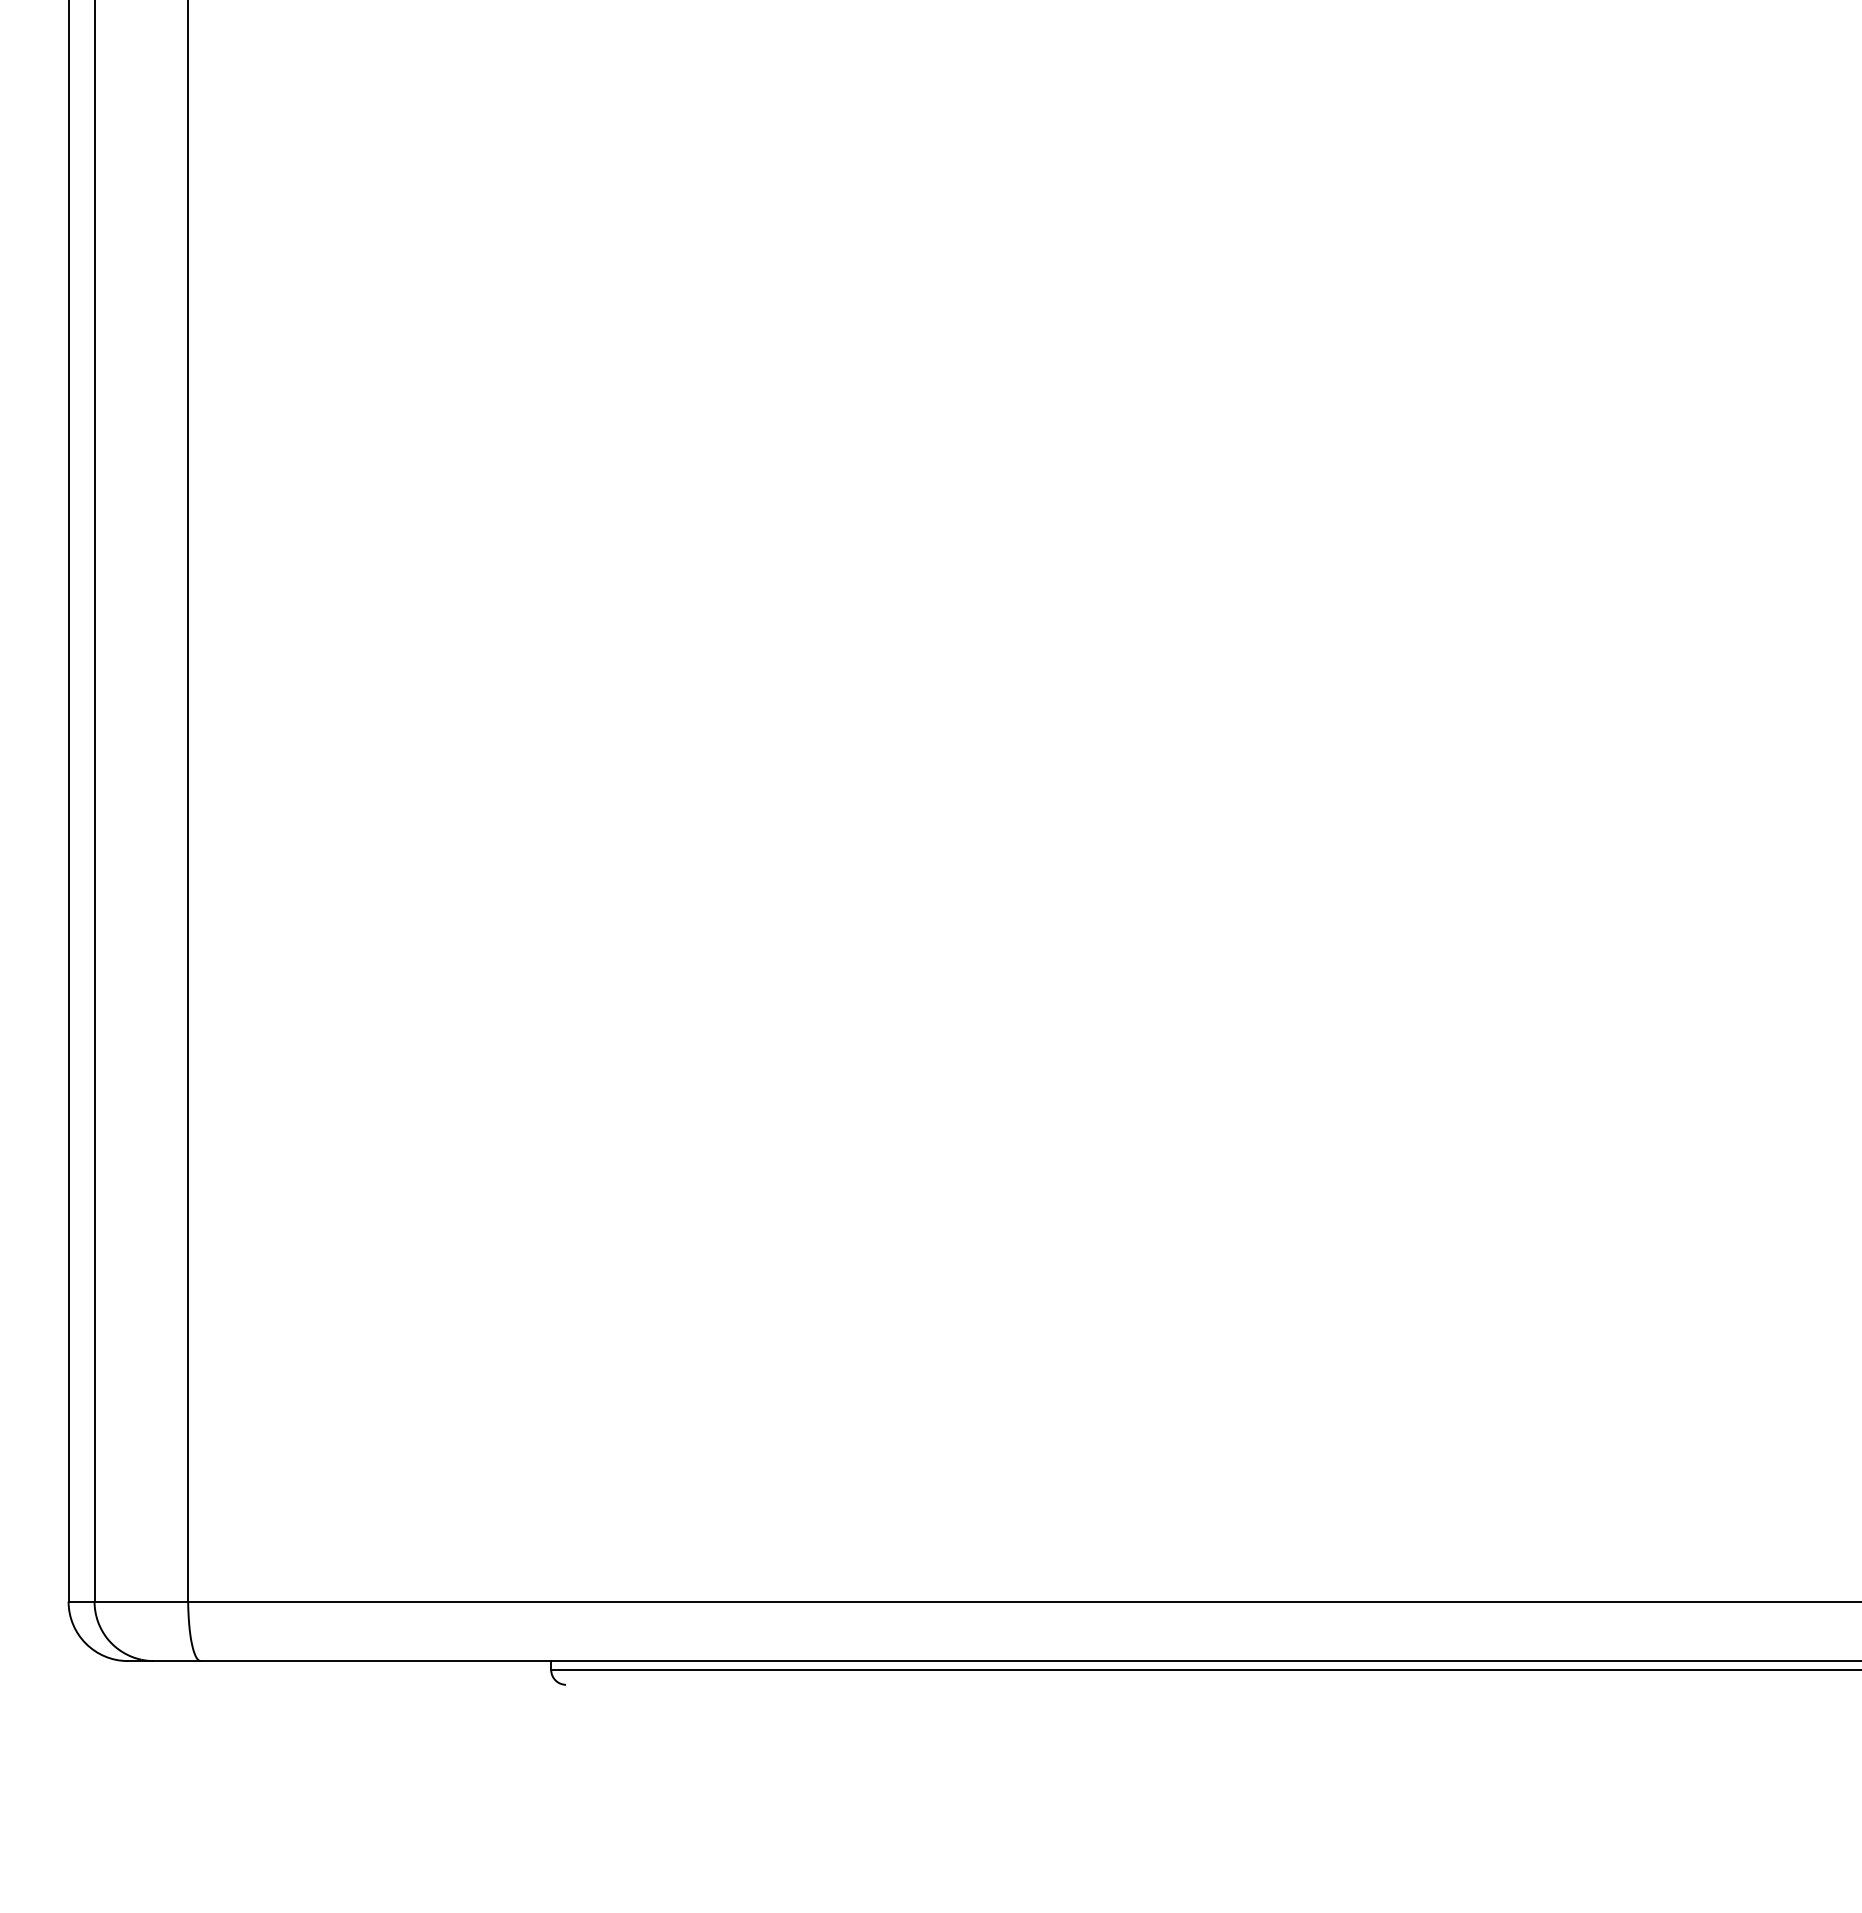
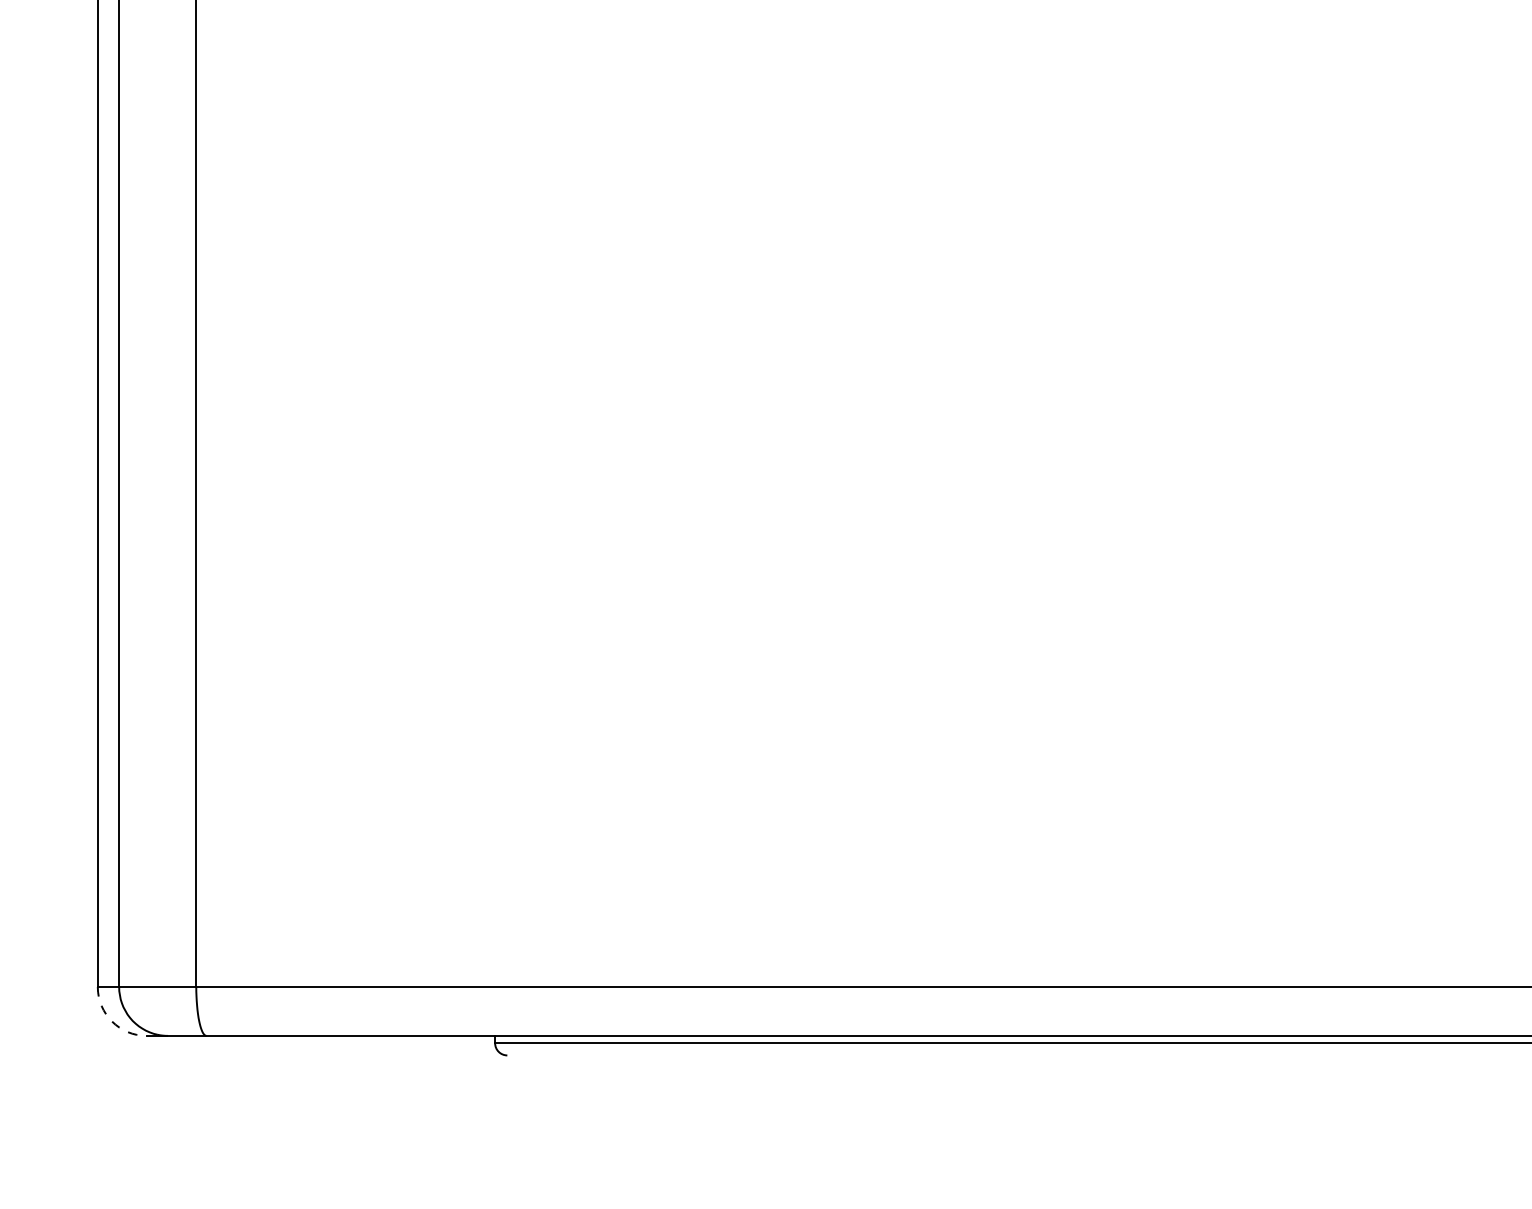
arc: (85, 1643) -> (111, 1021), solid -> dashed

